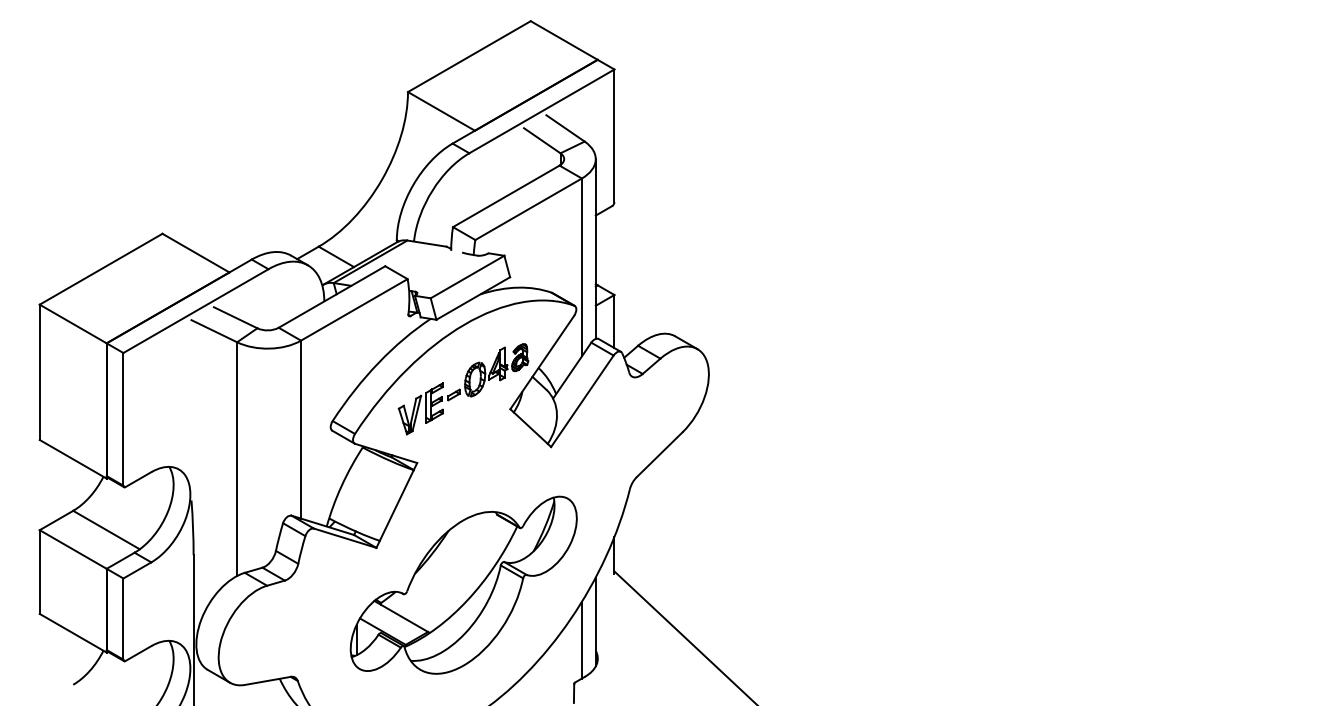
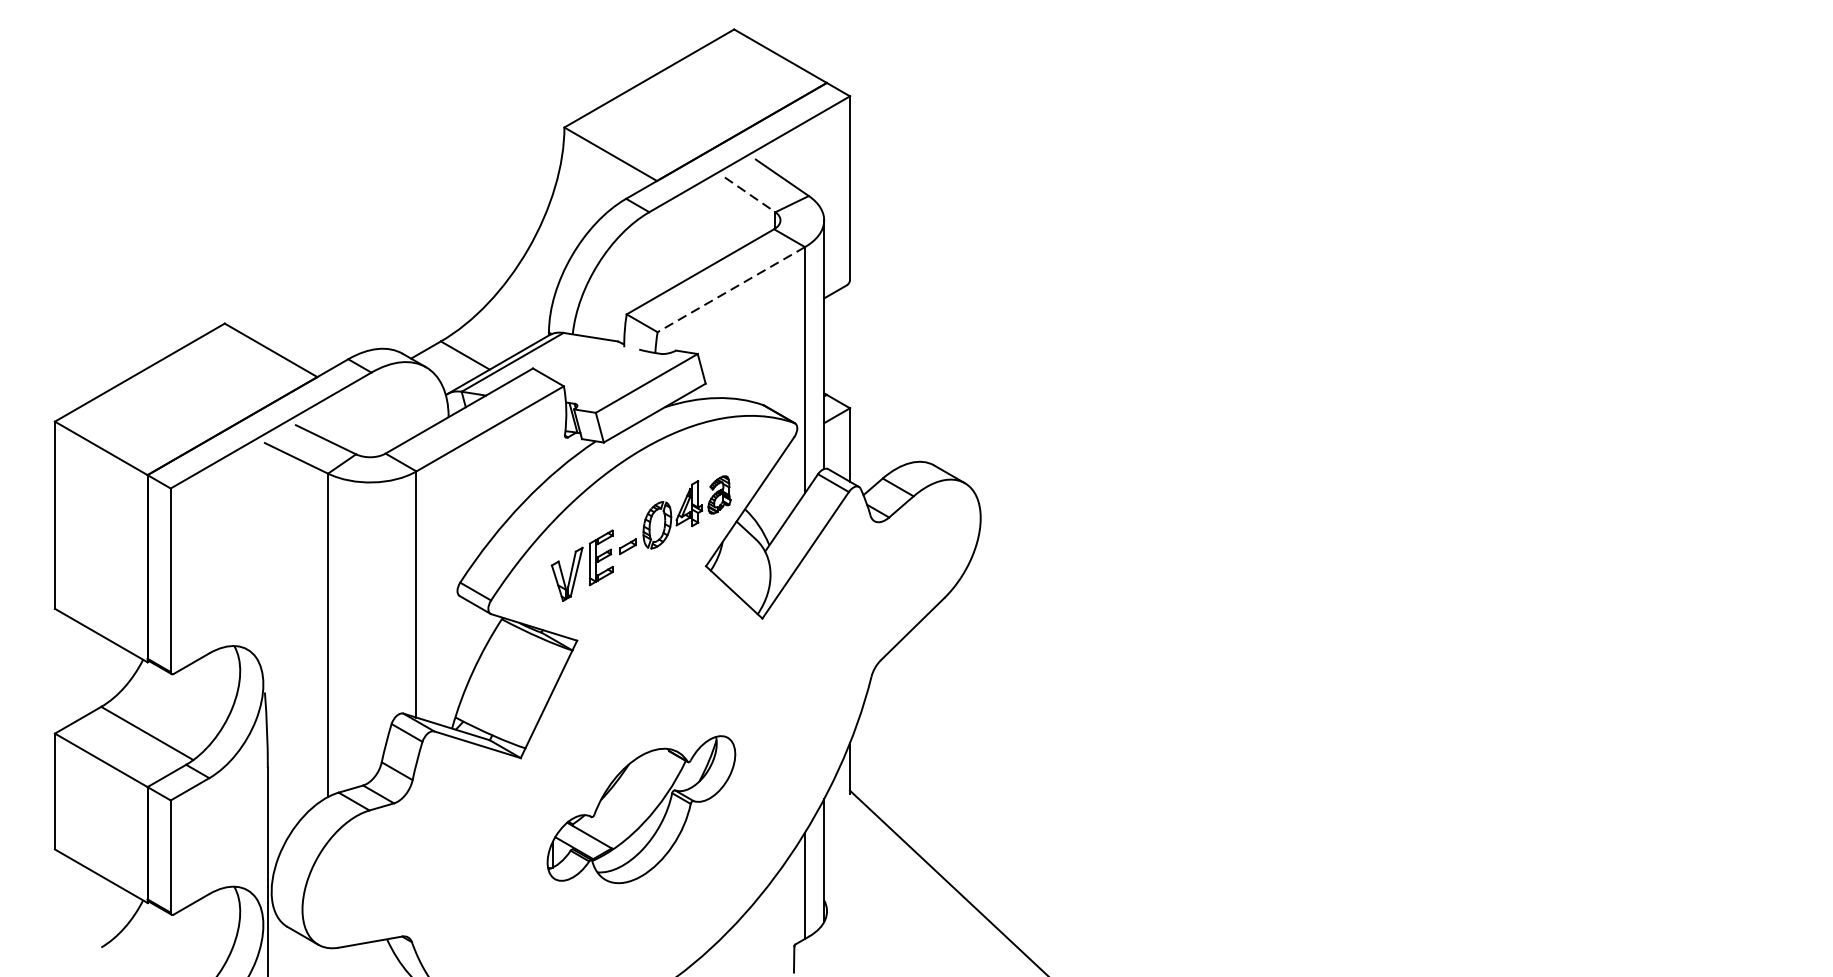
line: (542, 141) -> (750, 195), solid -> dashed
line: (528, 209) -> (731, 289), solid -> dashed
part: (463, 584) -> (641, 808), size x0.6

